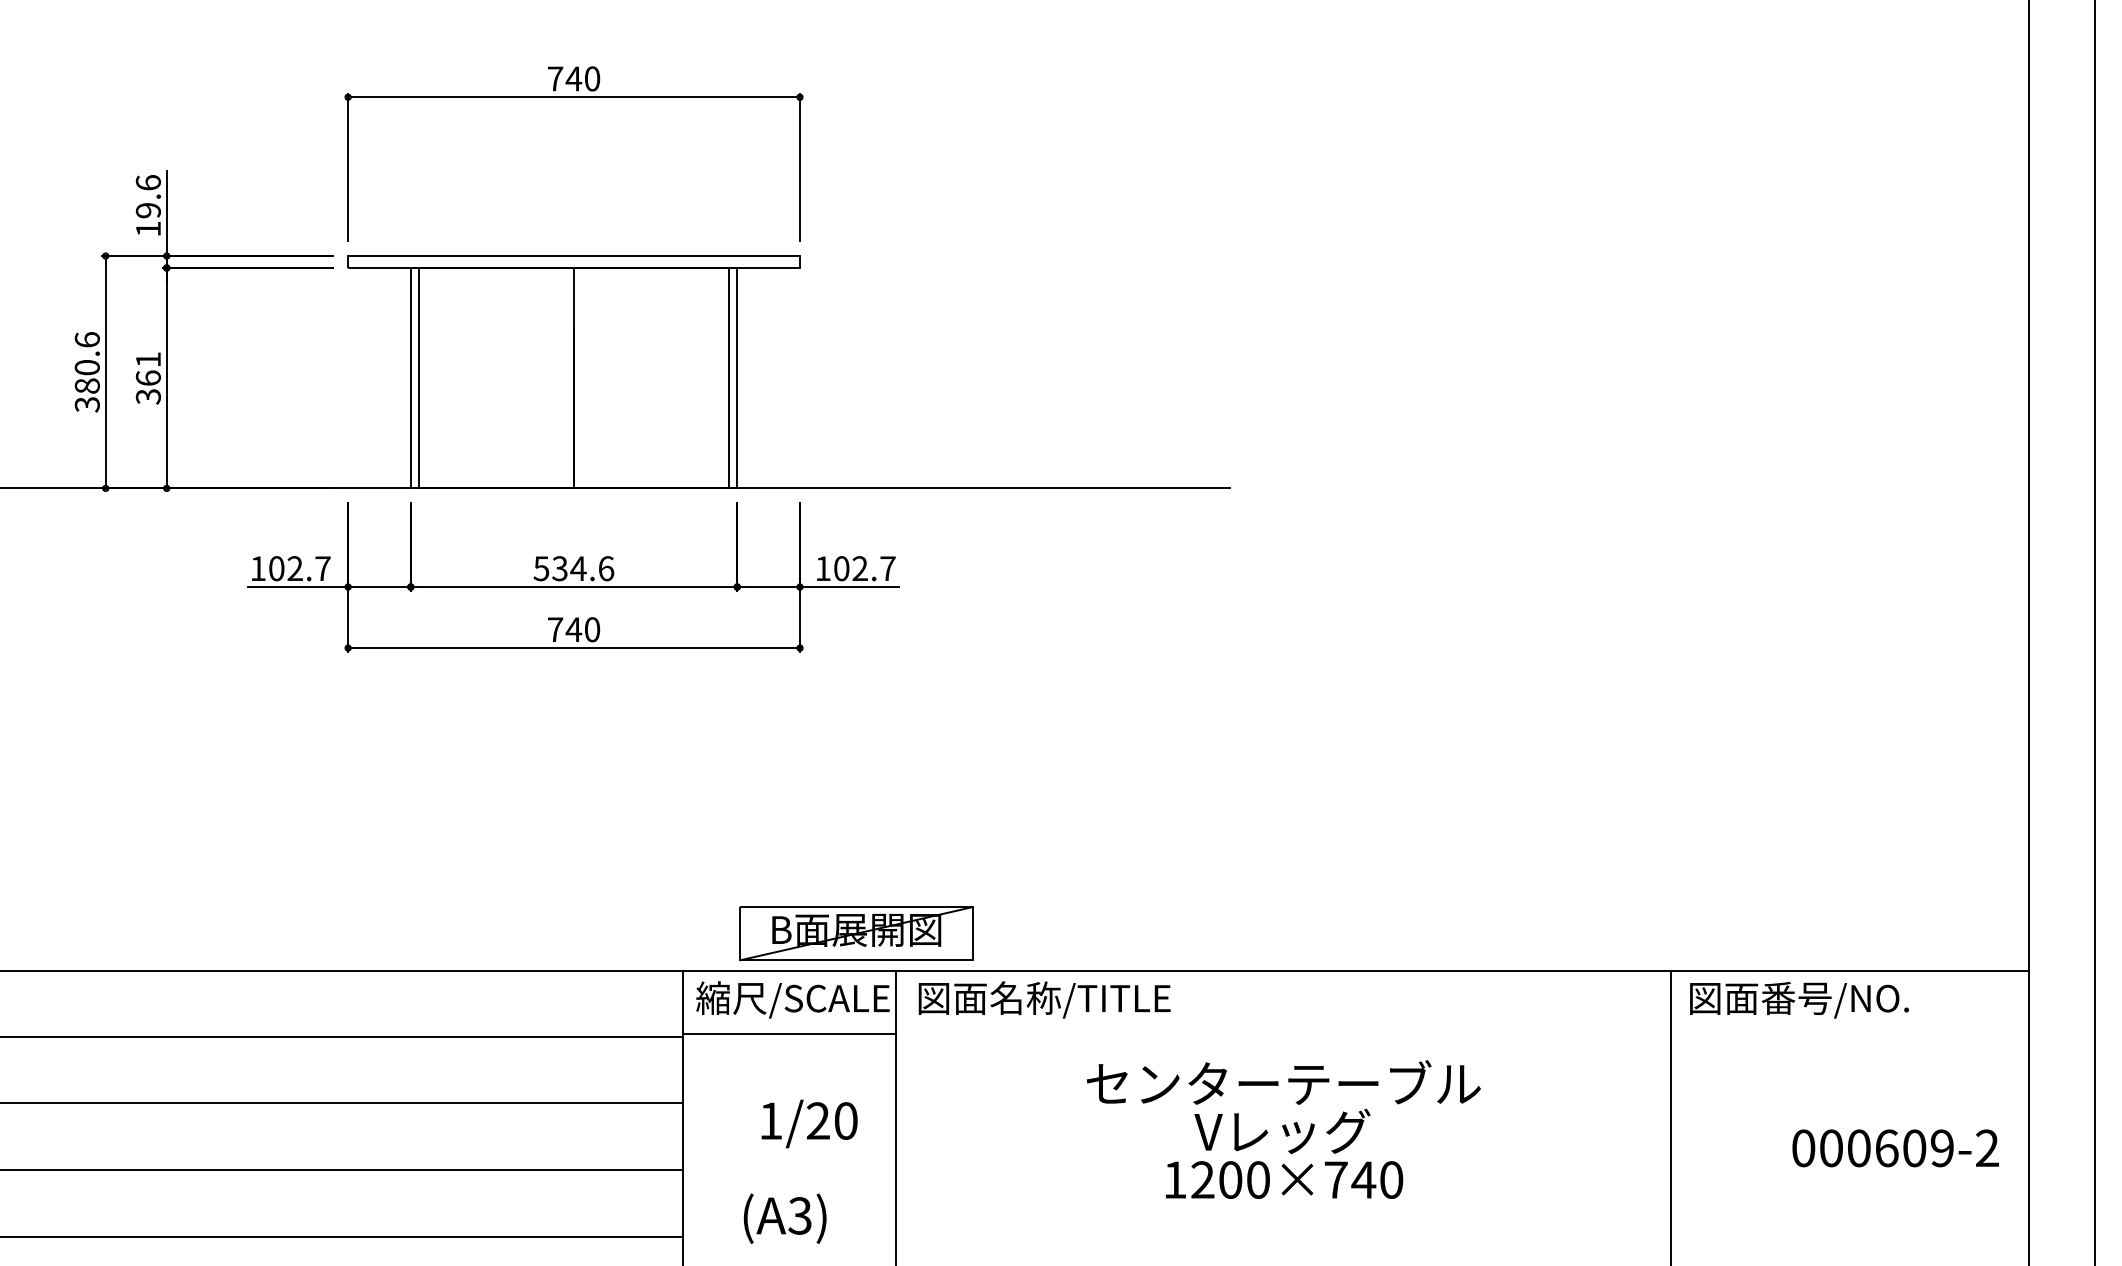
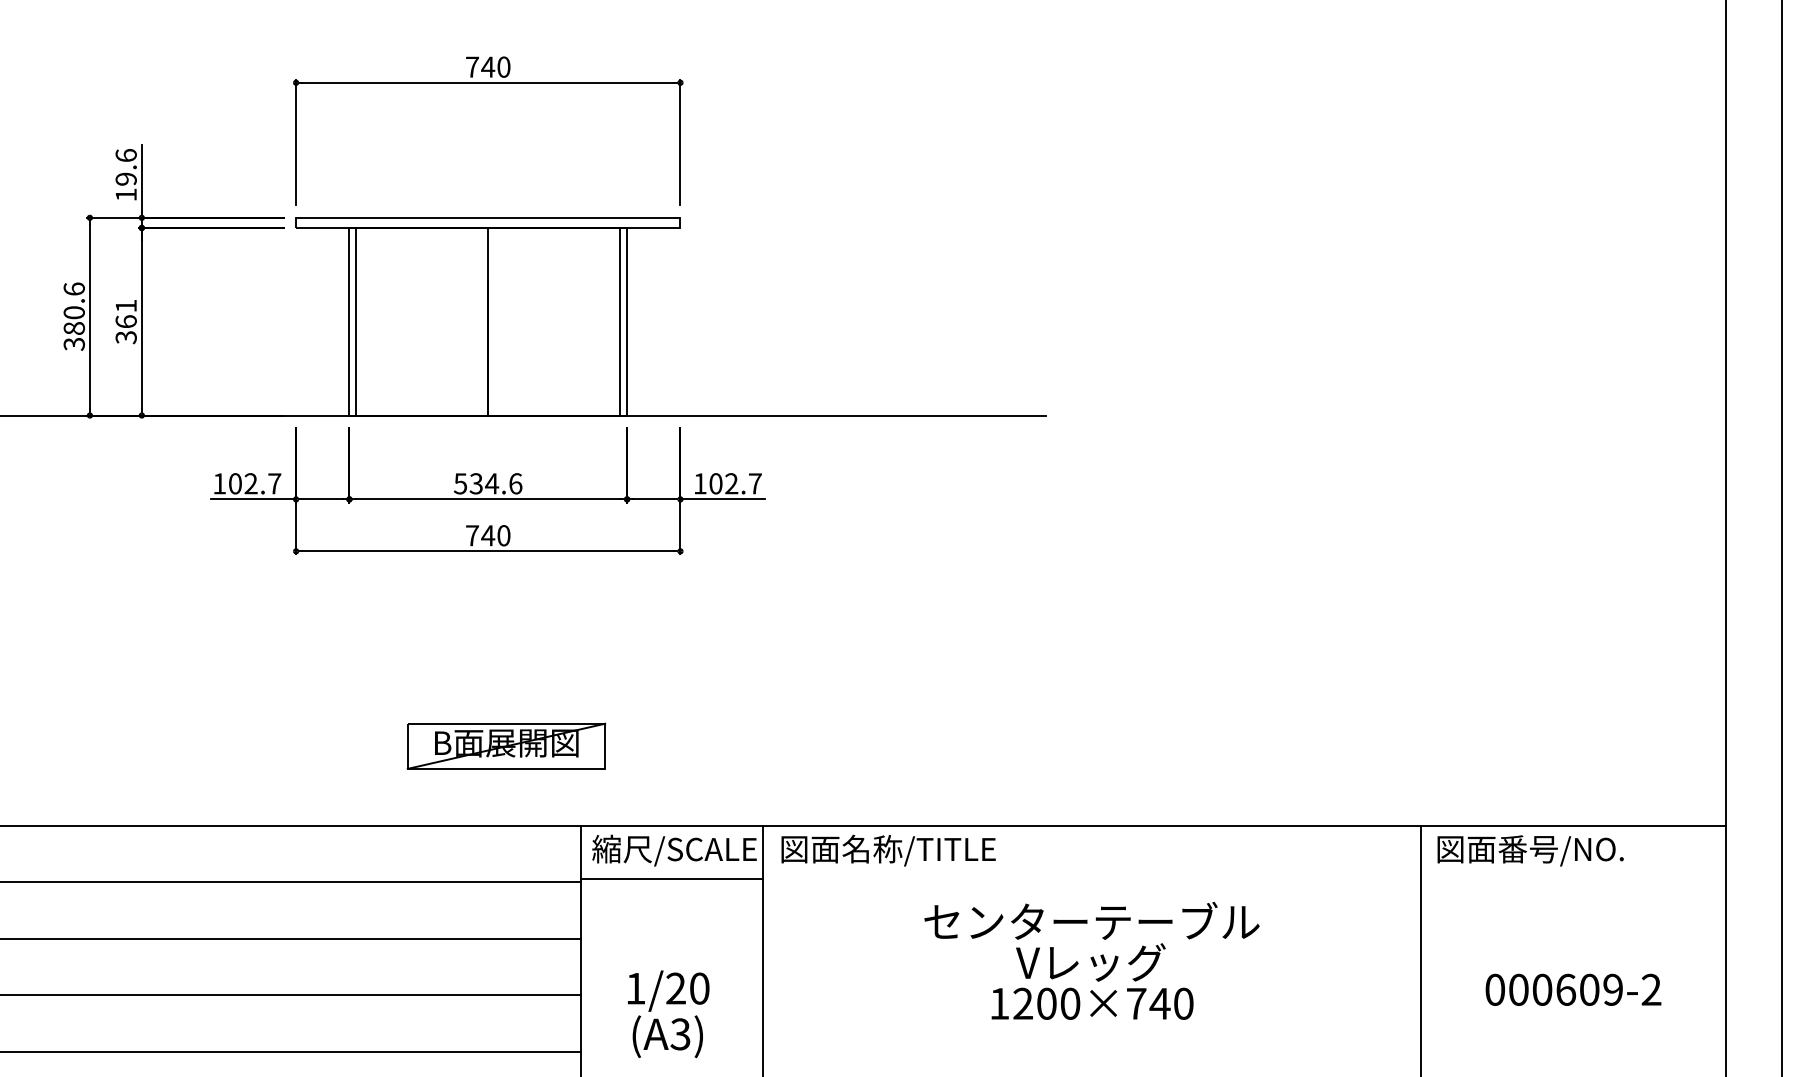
part: (856, 932) -> (506, 745), moved
text: (809, 1123) -> (668, 990), moved
text: (1895, 1147) -> (1573, 989), moved

